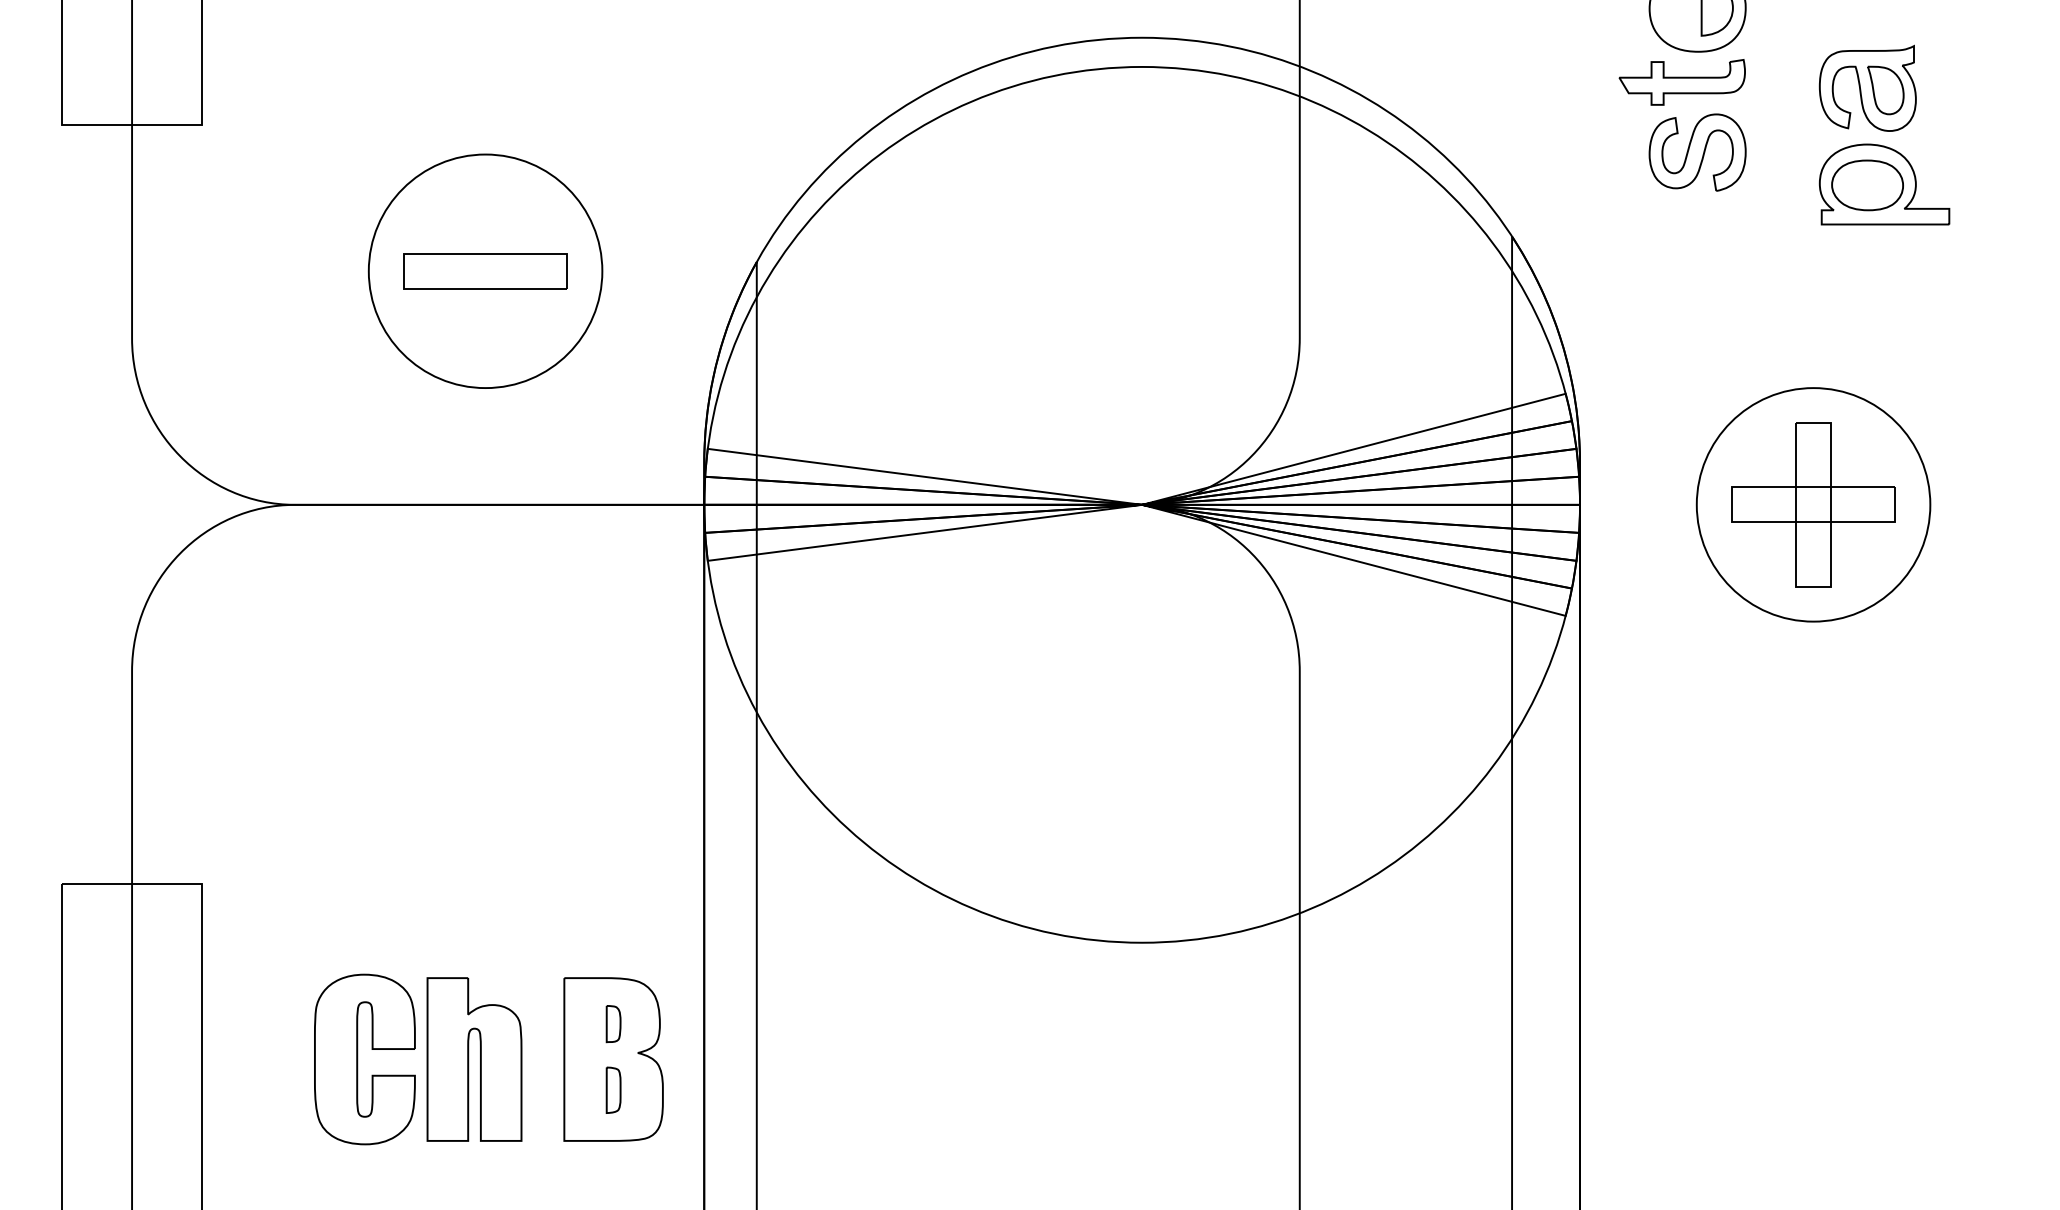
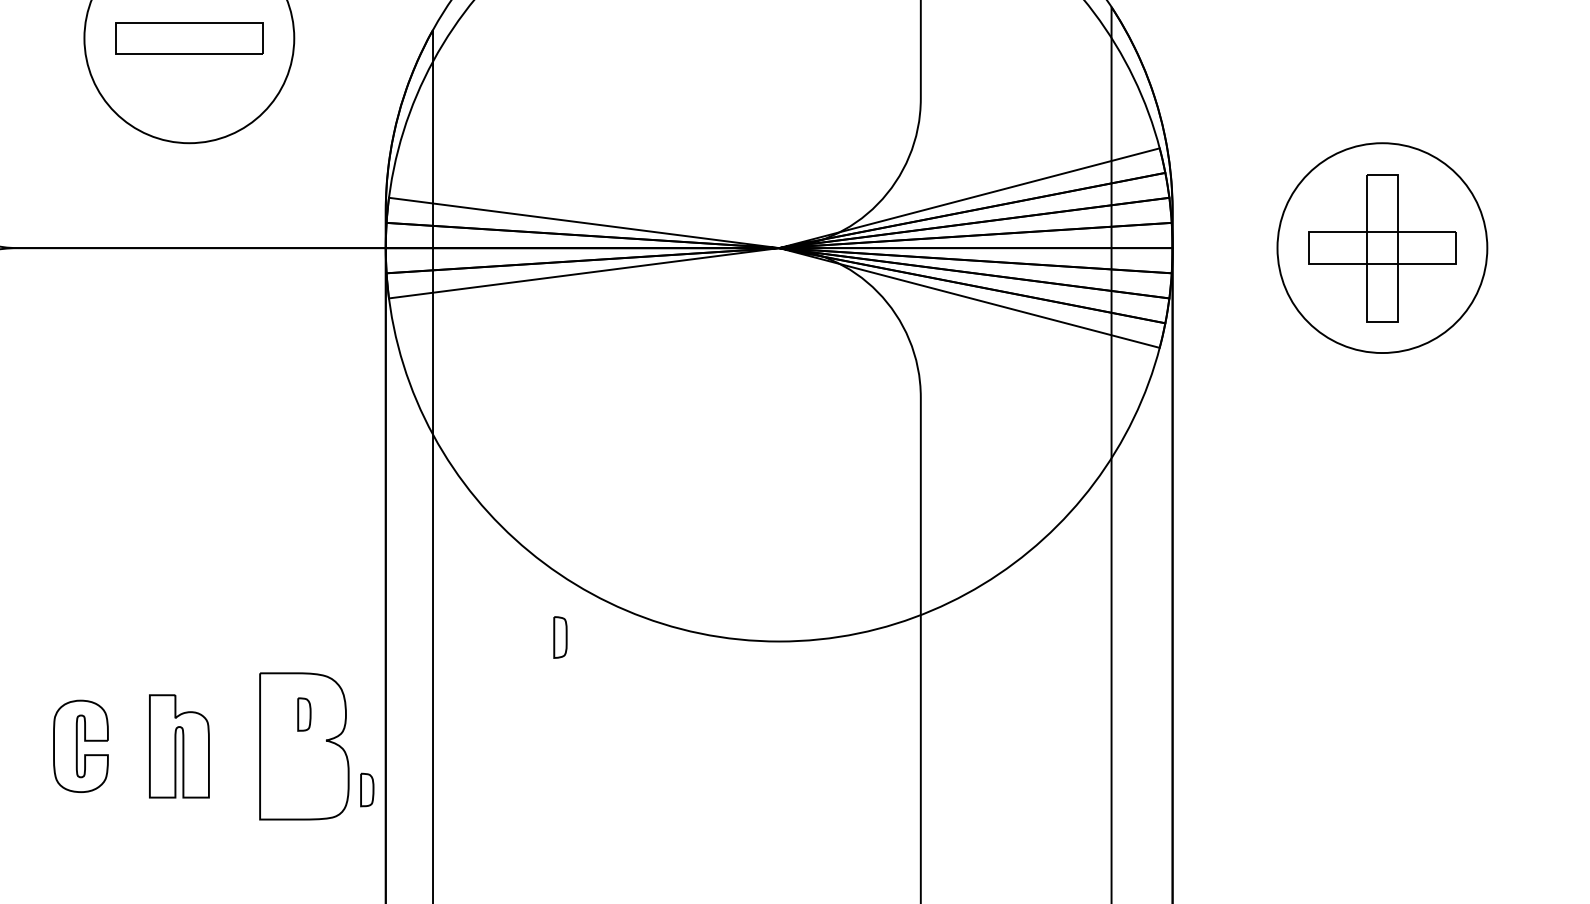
part: (364, 1059) -> (80, 746), size x0.6
part: (474, 1059) -> (179, 746), size x0.7
part: (613, 1089) -> (560, 636), moved
part: (683, 1108) -> (367, 790), added

